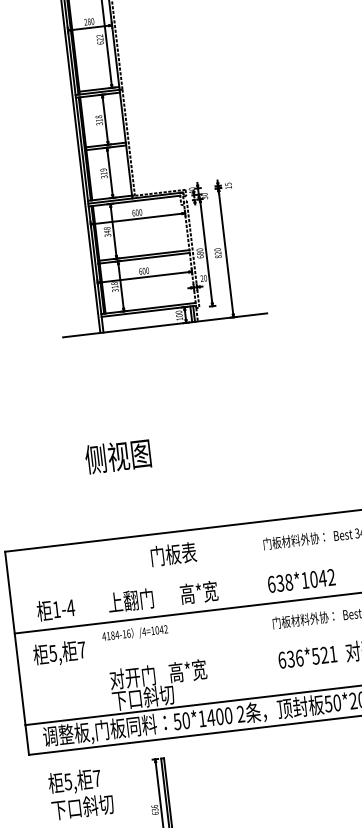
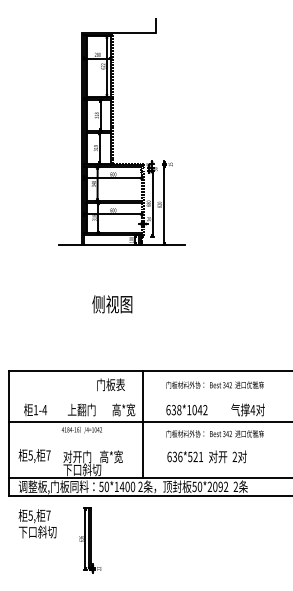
text: (118, 456) -> (112, 304), moved
line: (232, 612) -> (142, 424), added
text: (59, 652) -> (34, 455), moved

